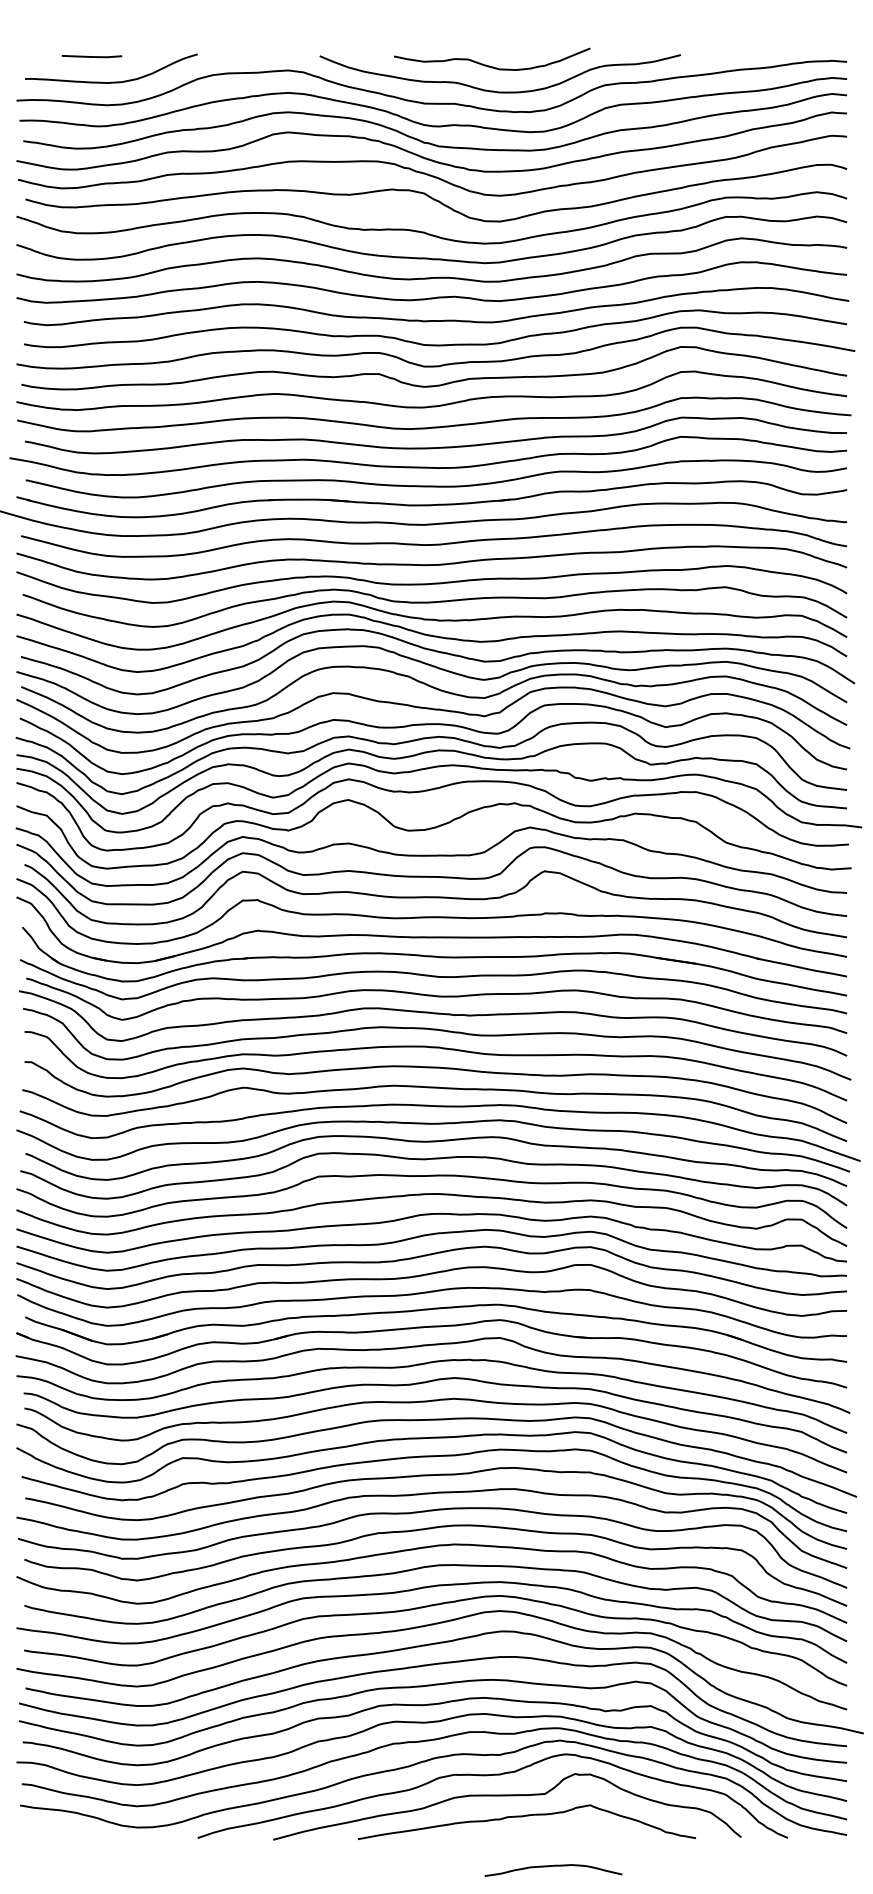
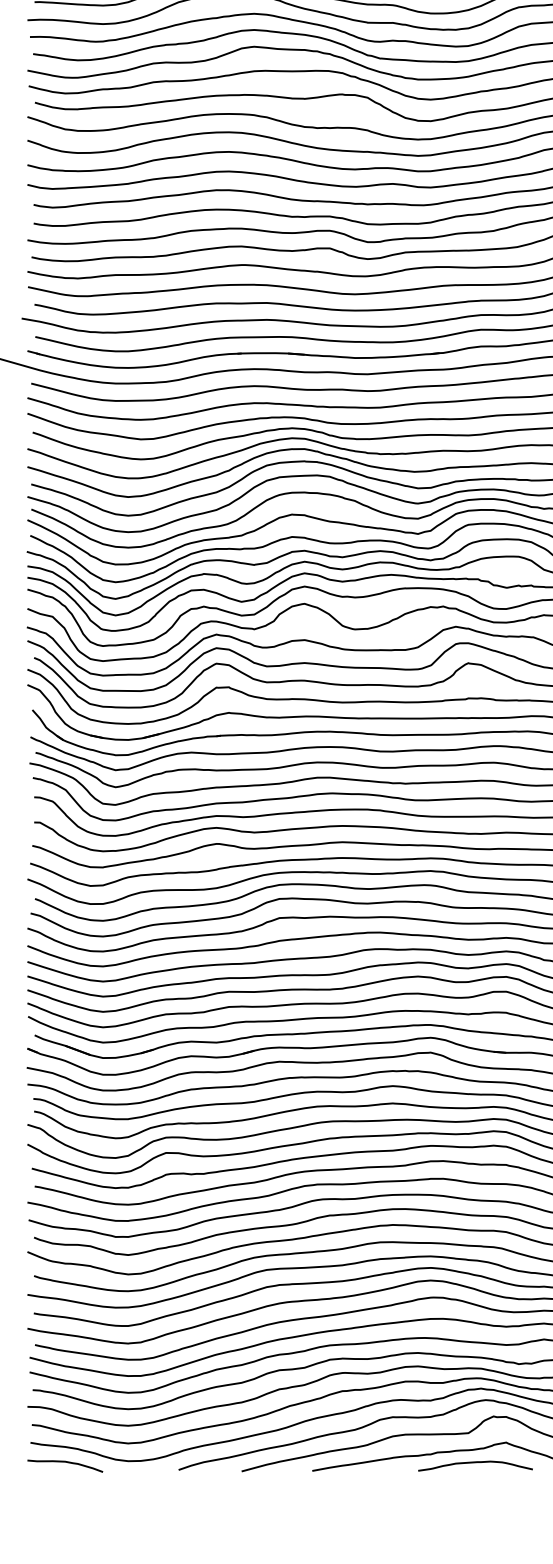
curve: (61, 1829) -> (64, 1462), added
curve: (553, 1866) -> (475, 1462), moved

